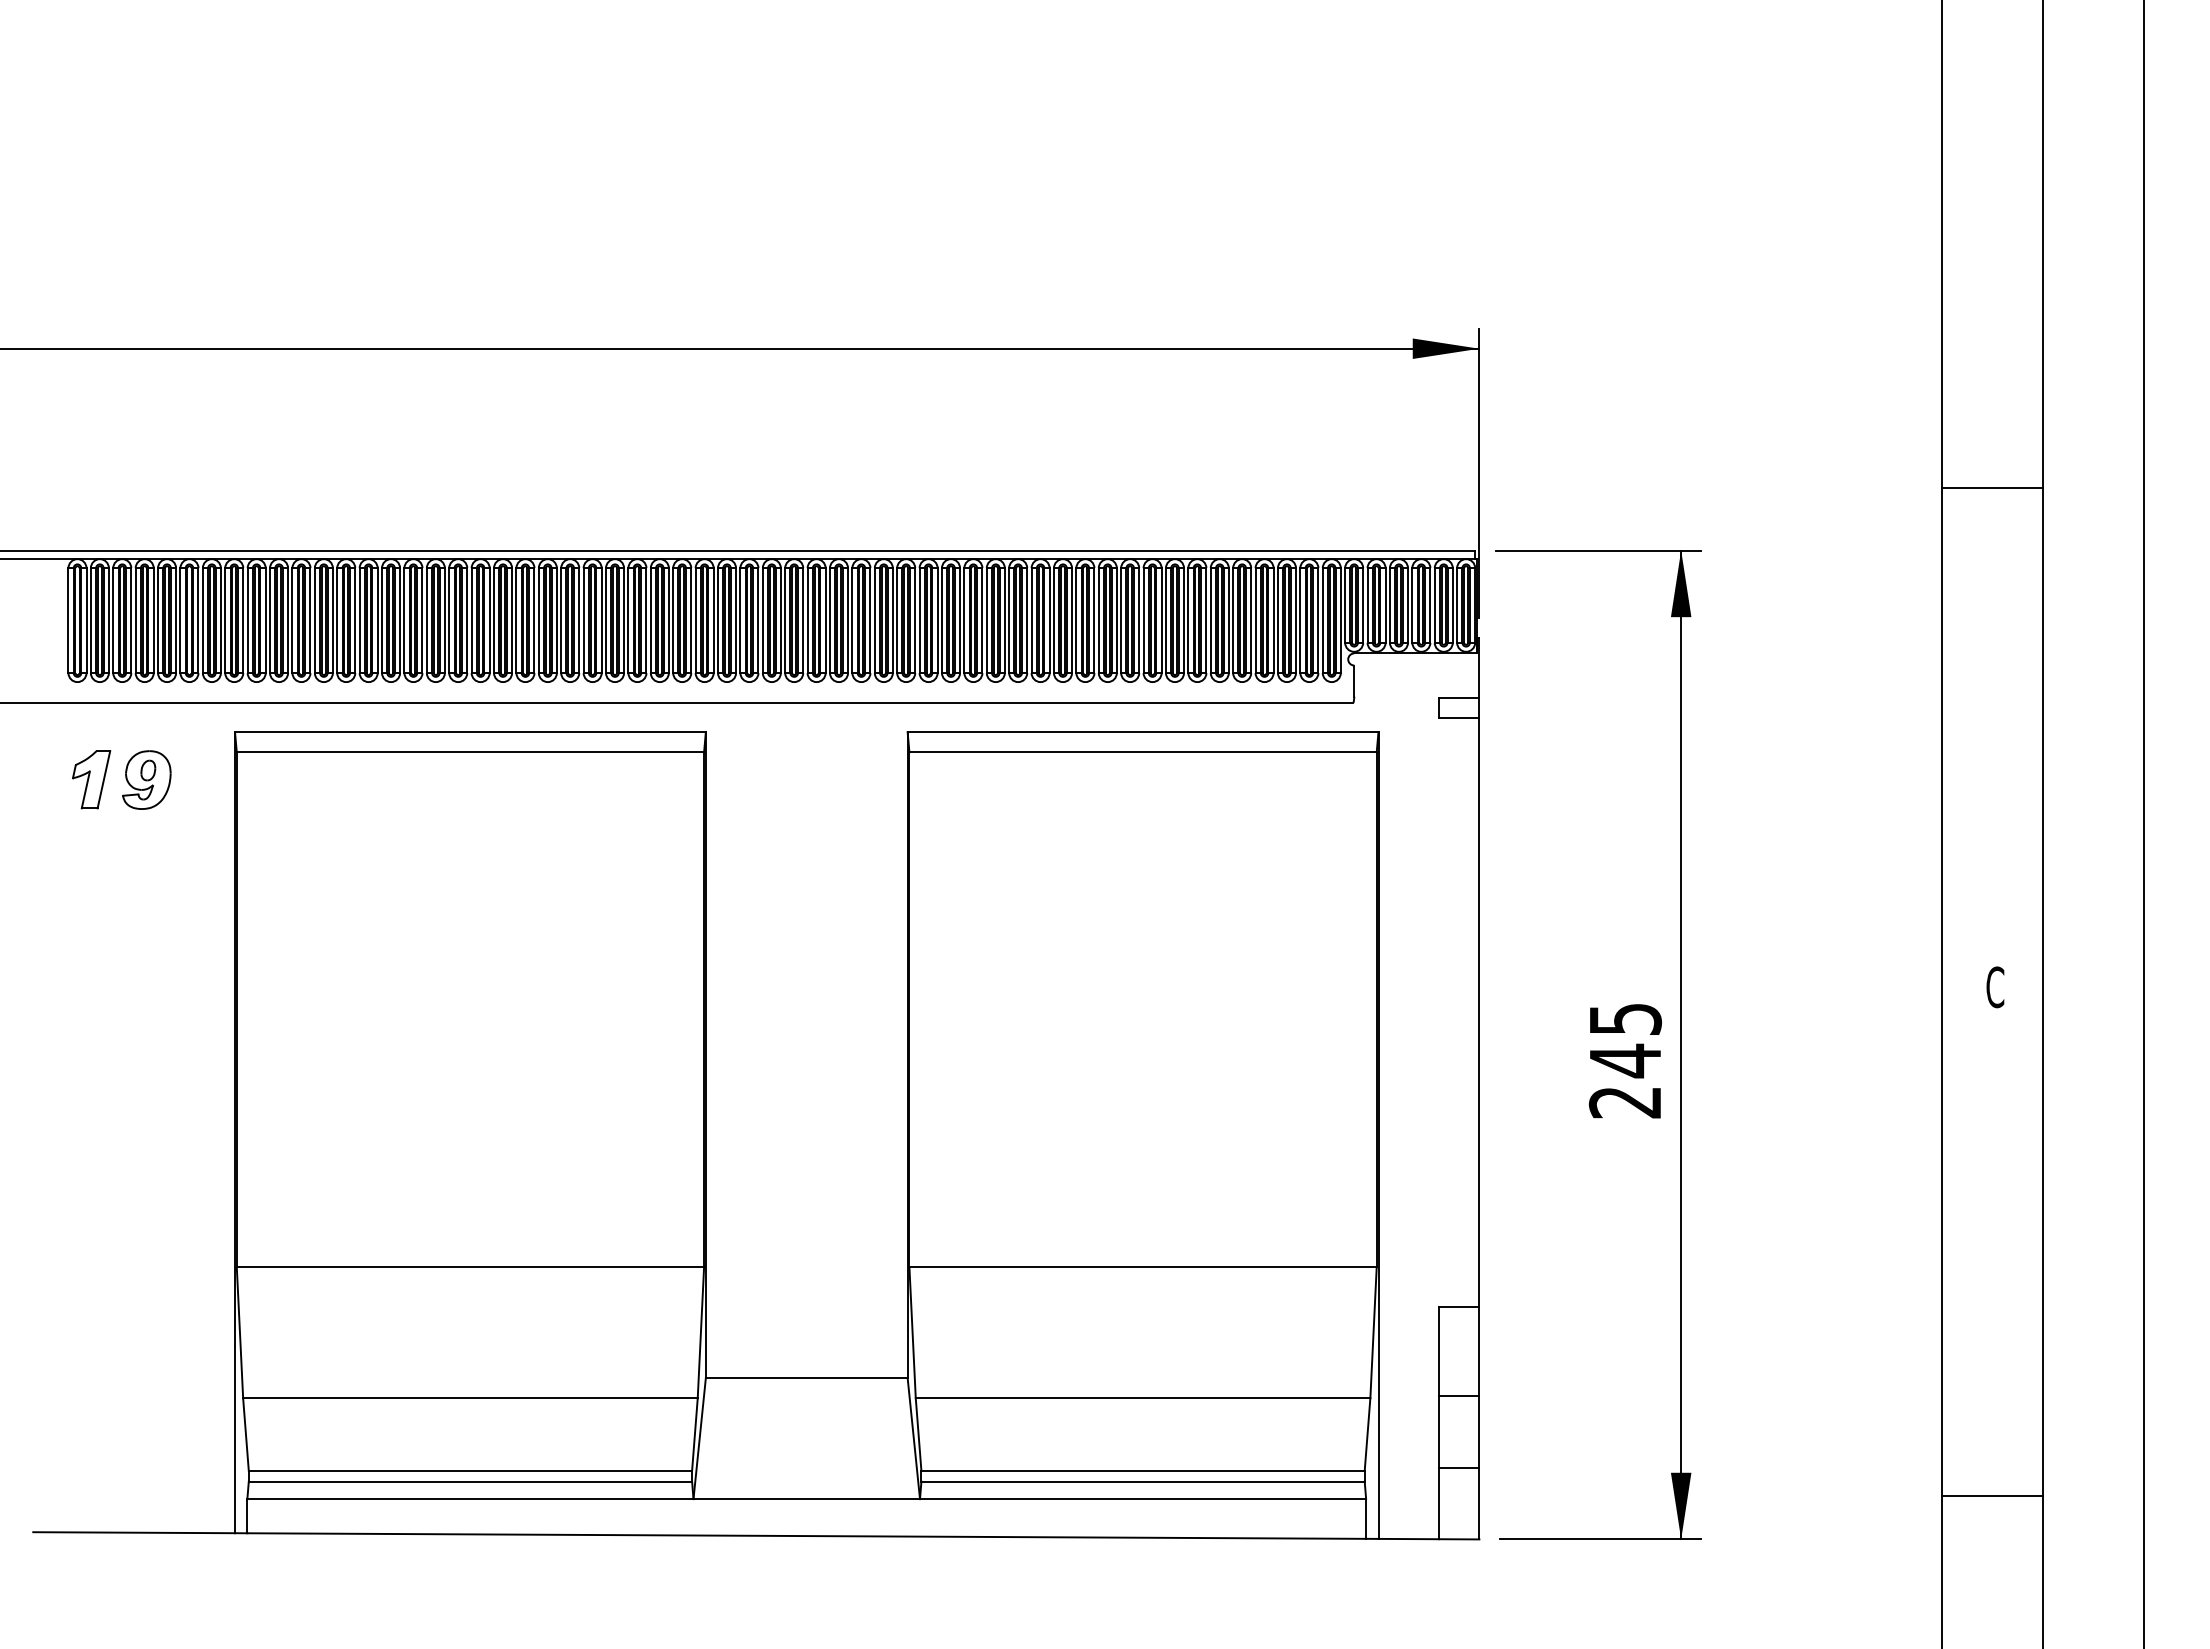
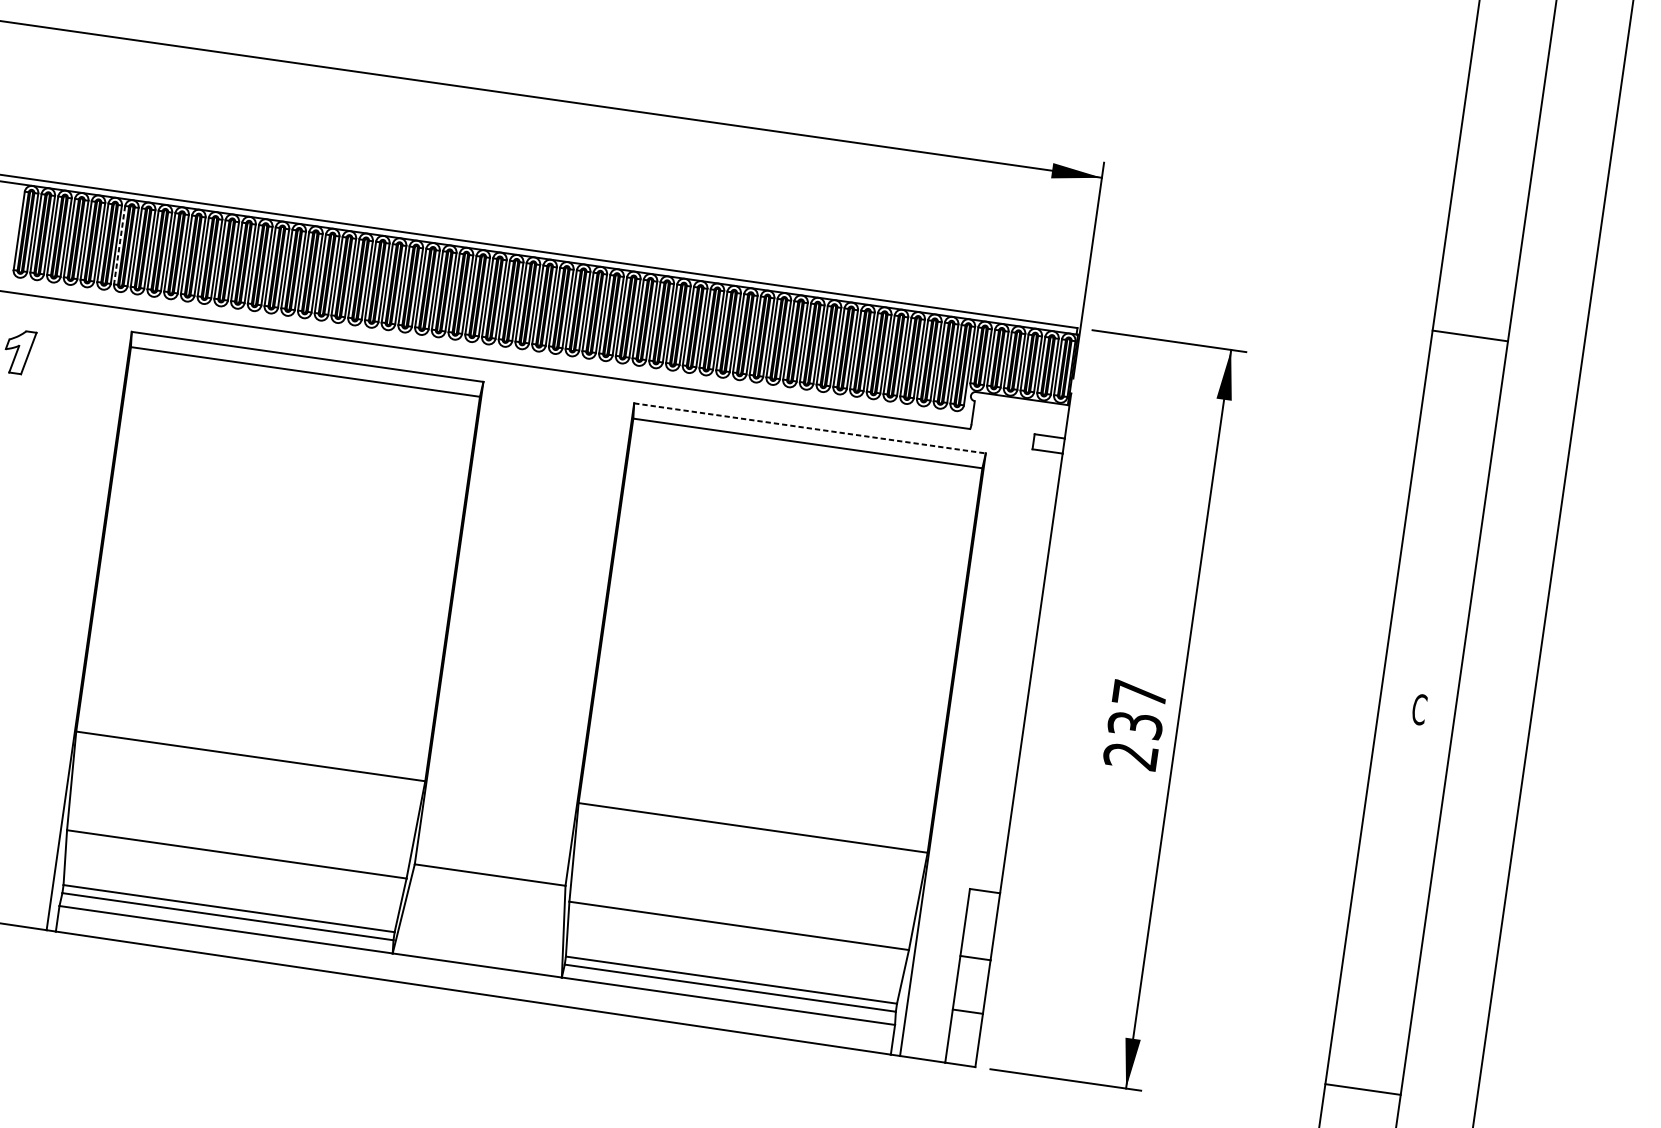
line: (202, 621) -> (119, 245), solid -> dashed
line: (1143, 732) -> (810, 428), solid -> dashed
part: (146, 779) -> (60, 357), removed
text: (1625, 1041) -> (1137, 710), 245 -> 237

